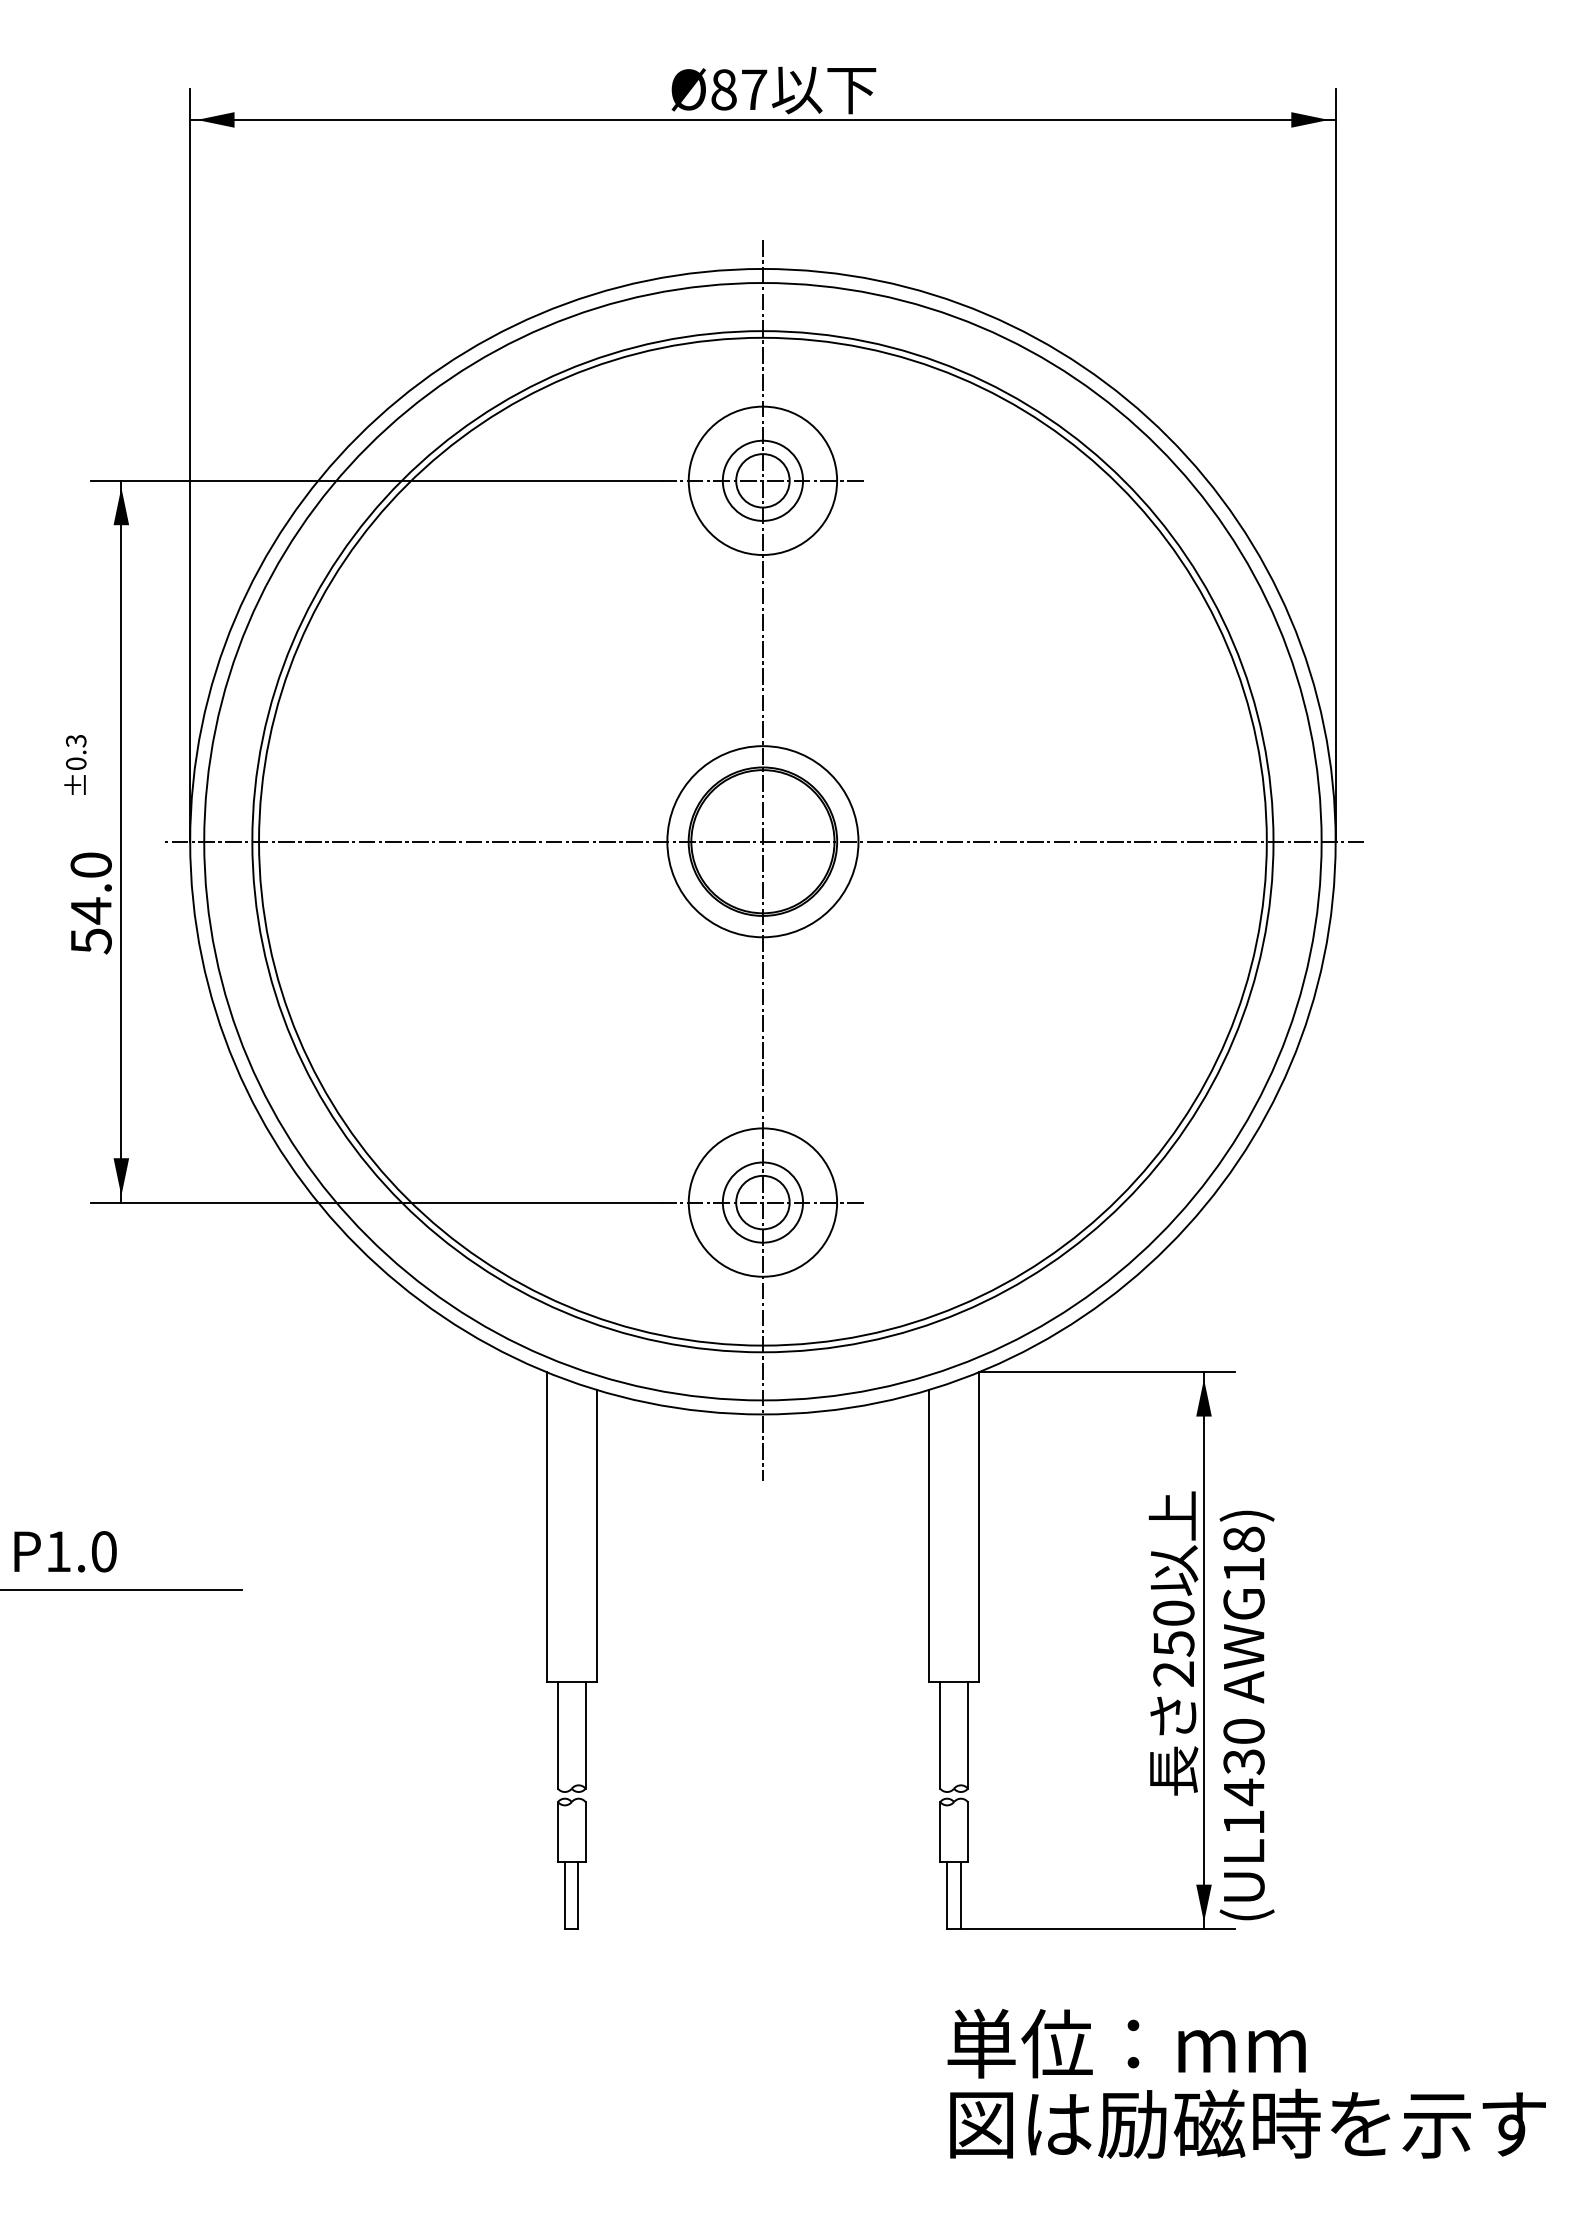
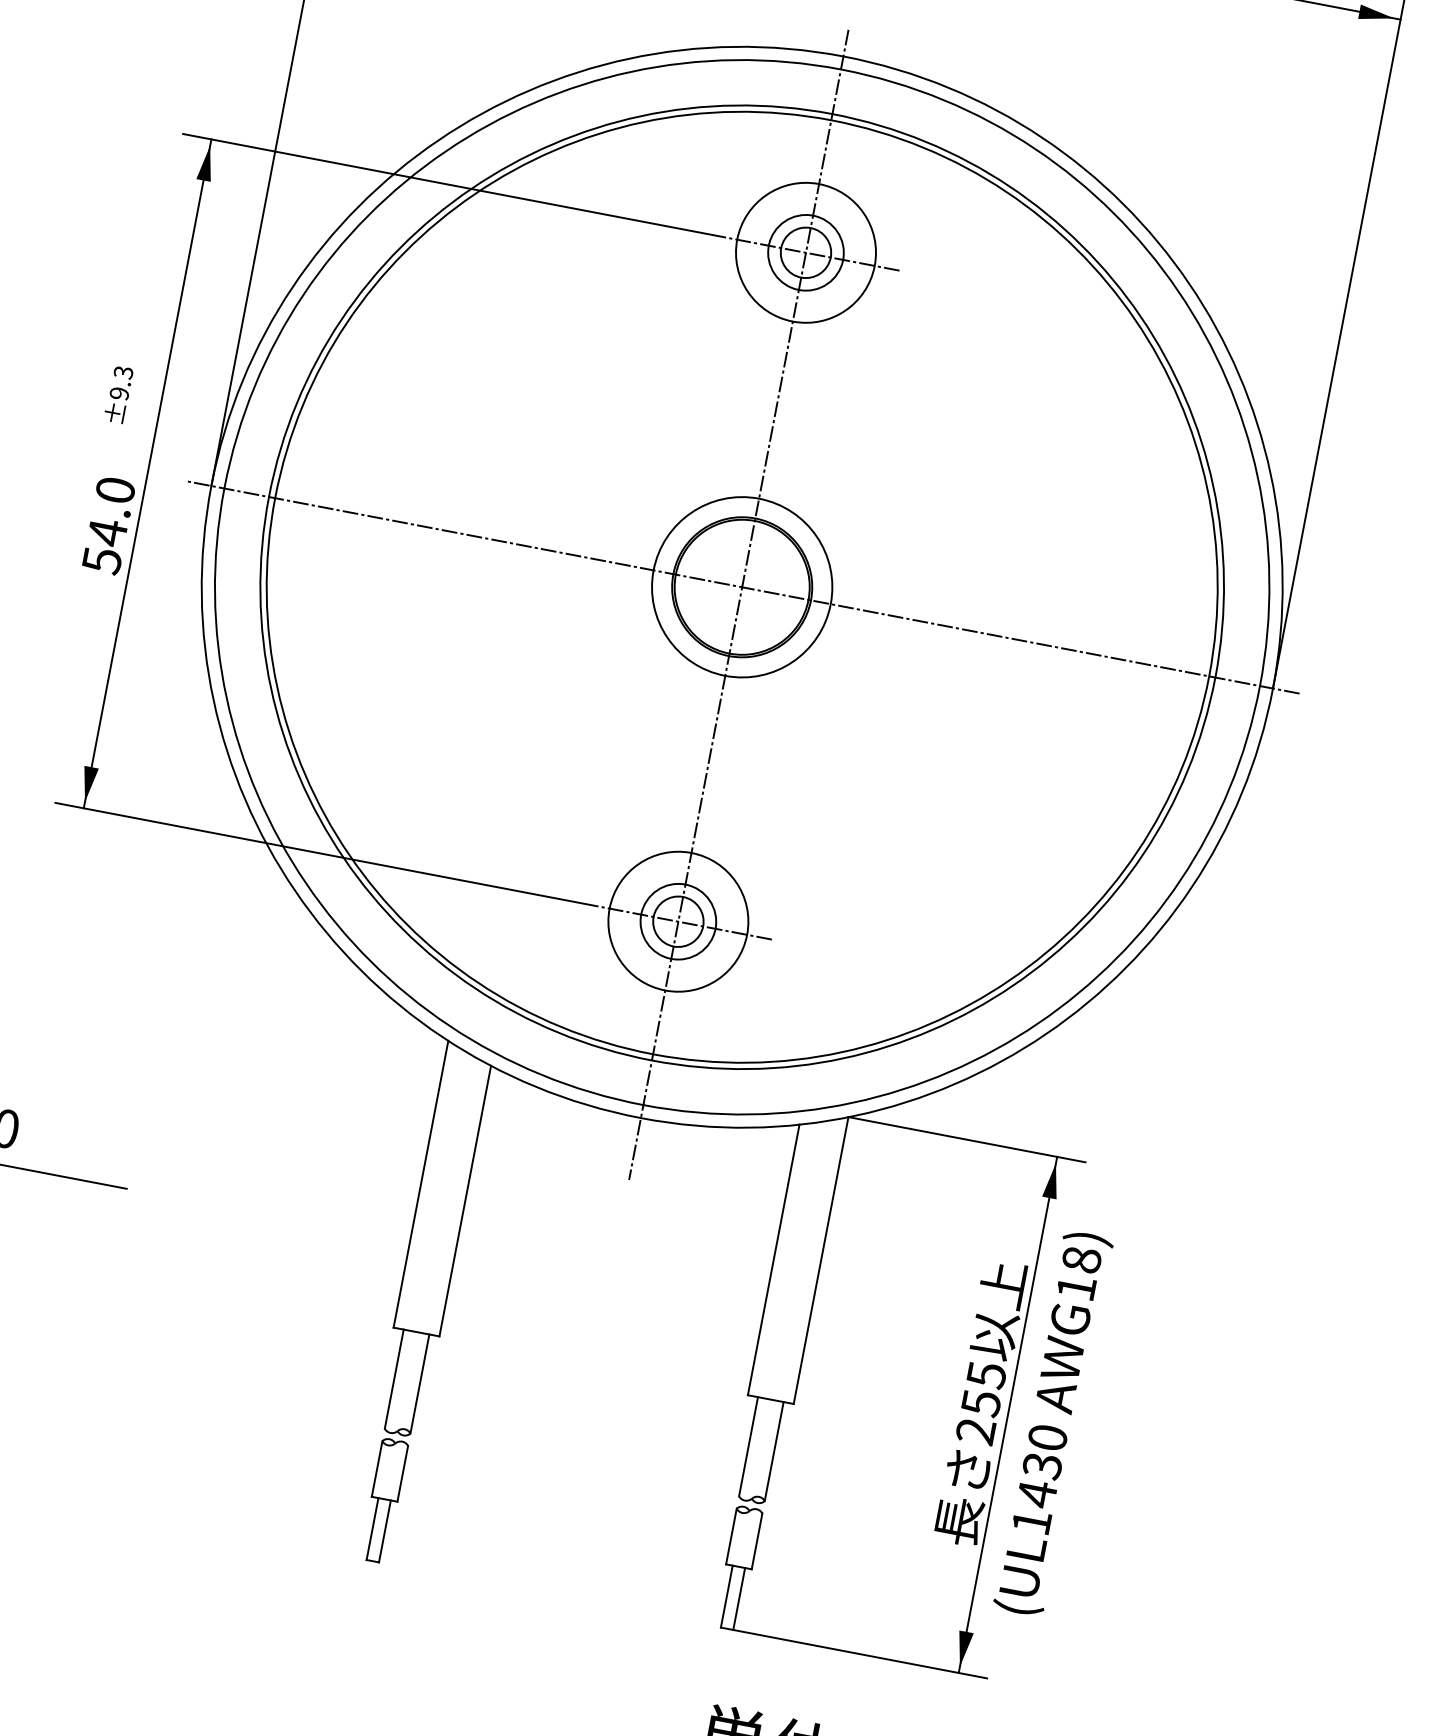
text: (76, 763) -> (119, 393), ±0.3 -> ±9.3
text: (1173, 1613) -> (986, 1375), 250 -> 255
text: (1246, 1715) -> (1052, 1423), moved

